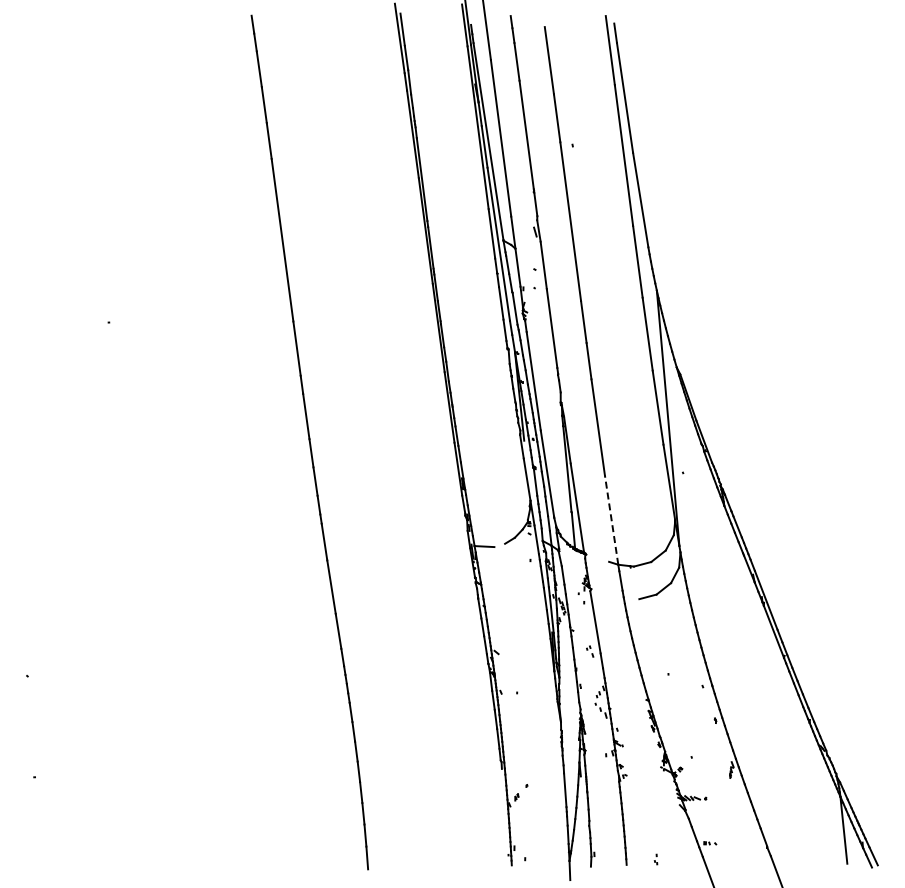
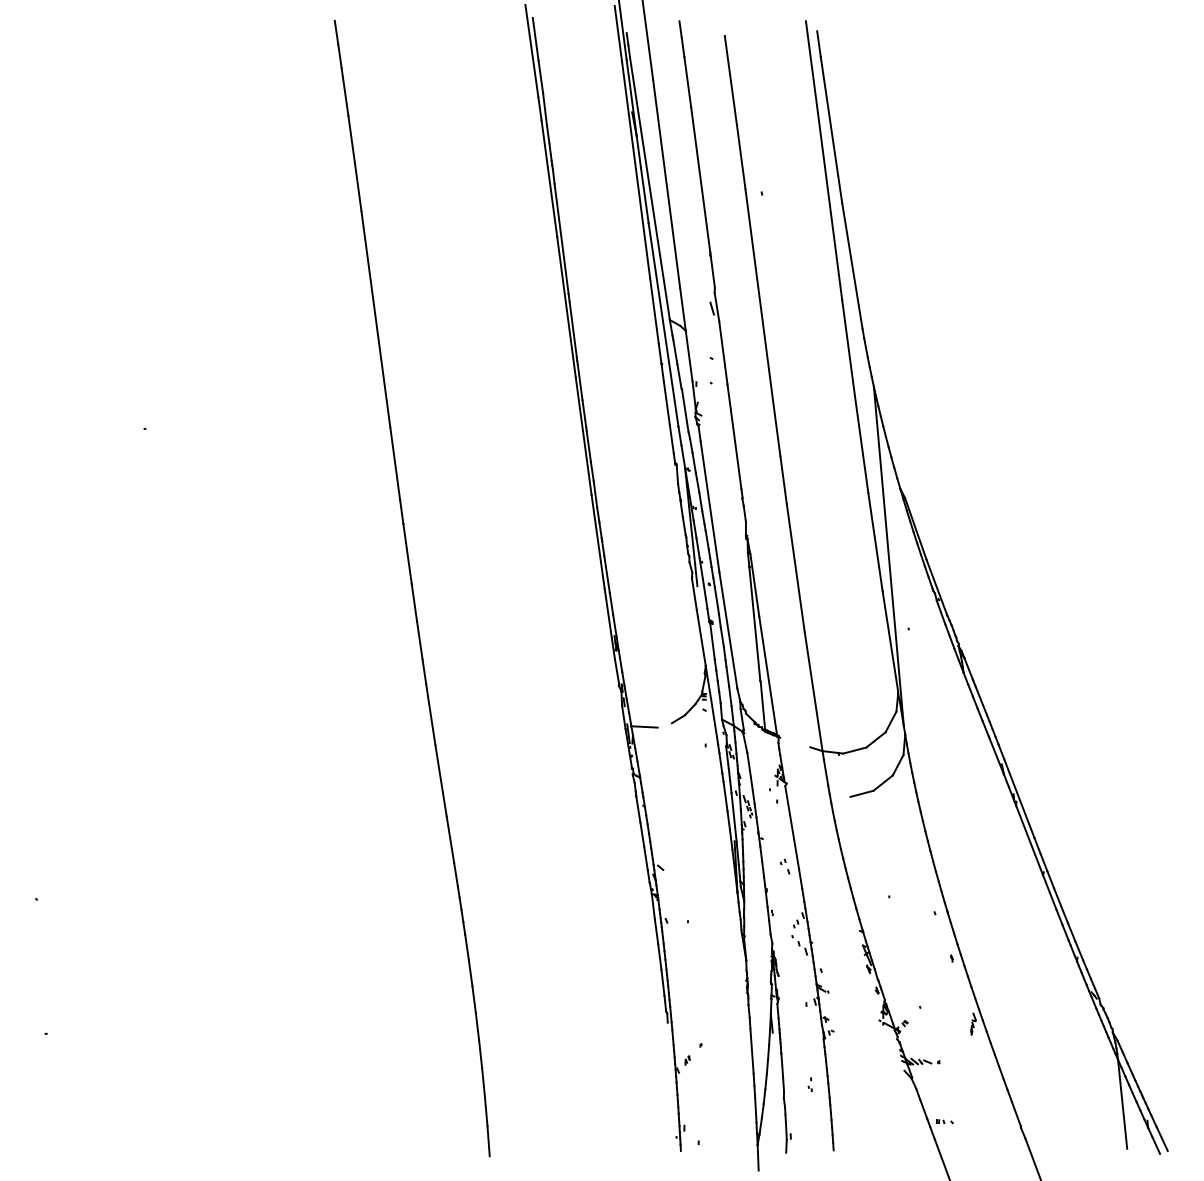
line: (611, 519) -> (813, 690), dashed -> solid
part: (655, 859) -> (809, 1084), moved

